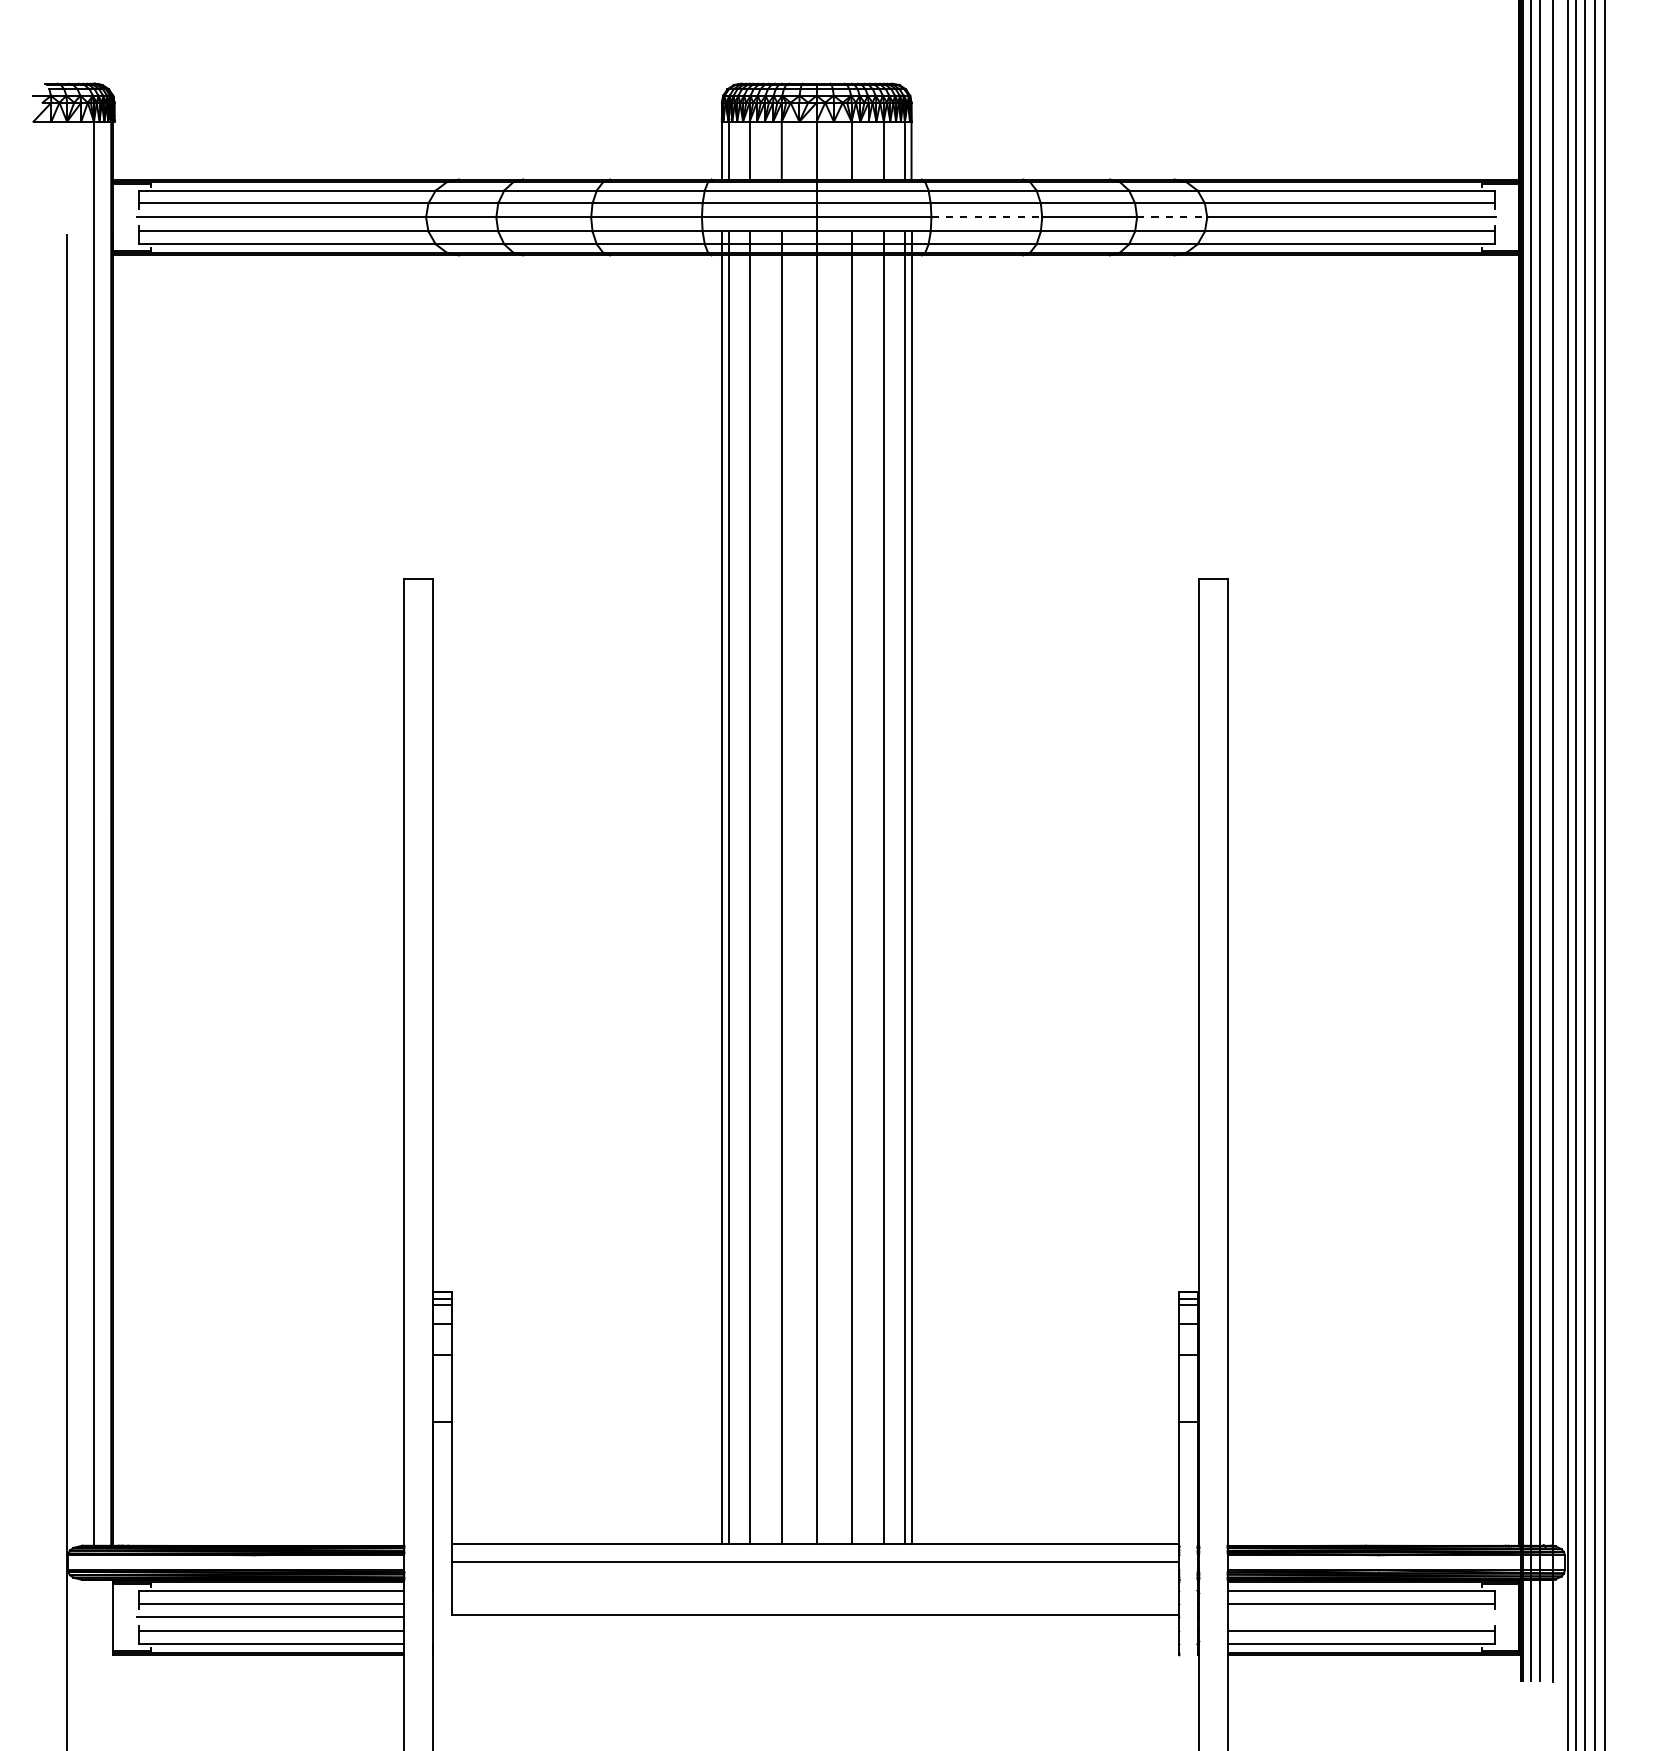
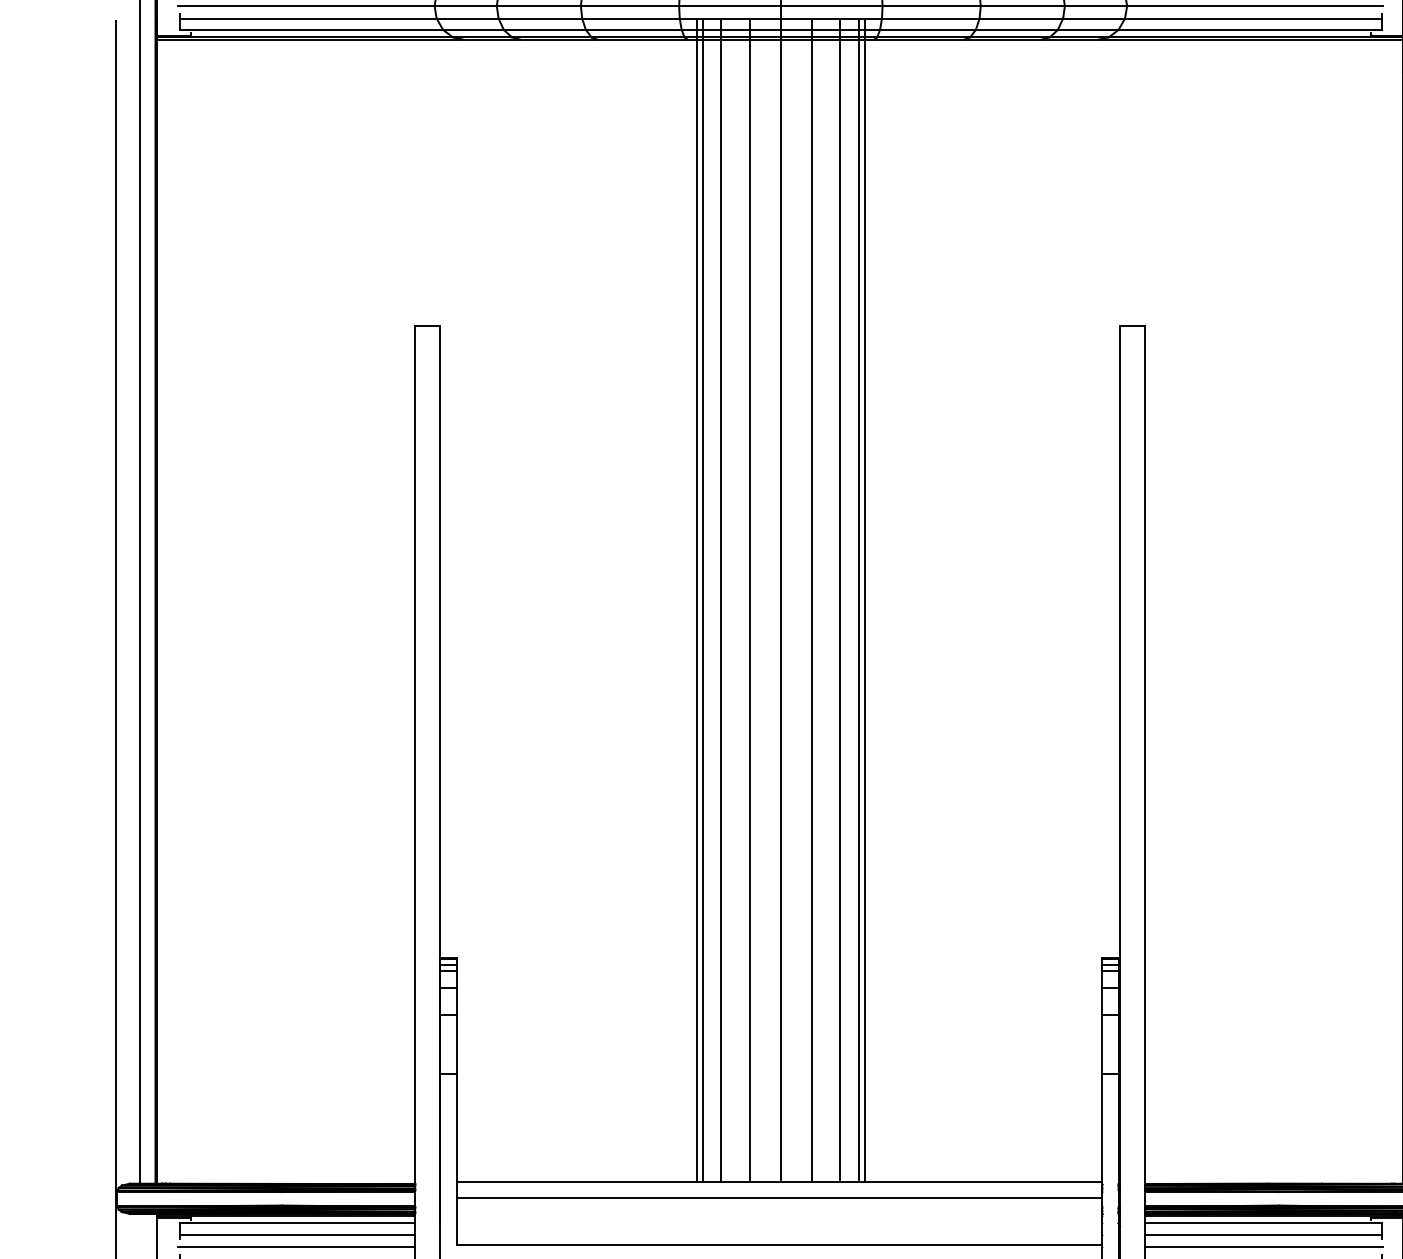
line: (987, 217) -> (932, 6), dashed -> solid
line: (1172, 217) -> (1096, 6), dashed -> solid
line: (1361, 1617) -> (1263, 1247), added

